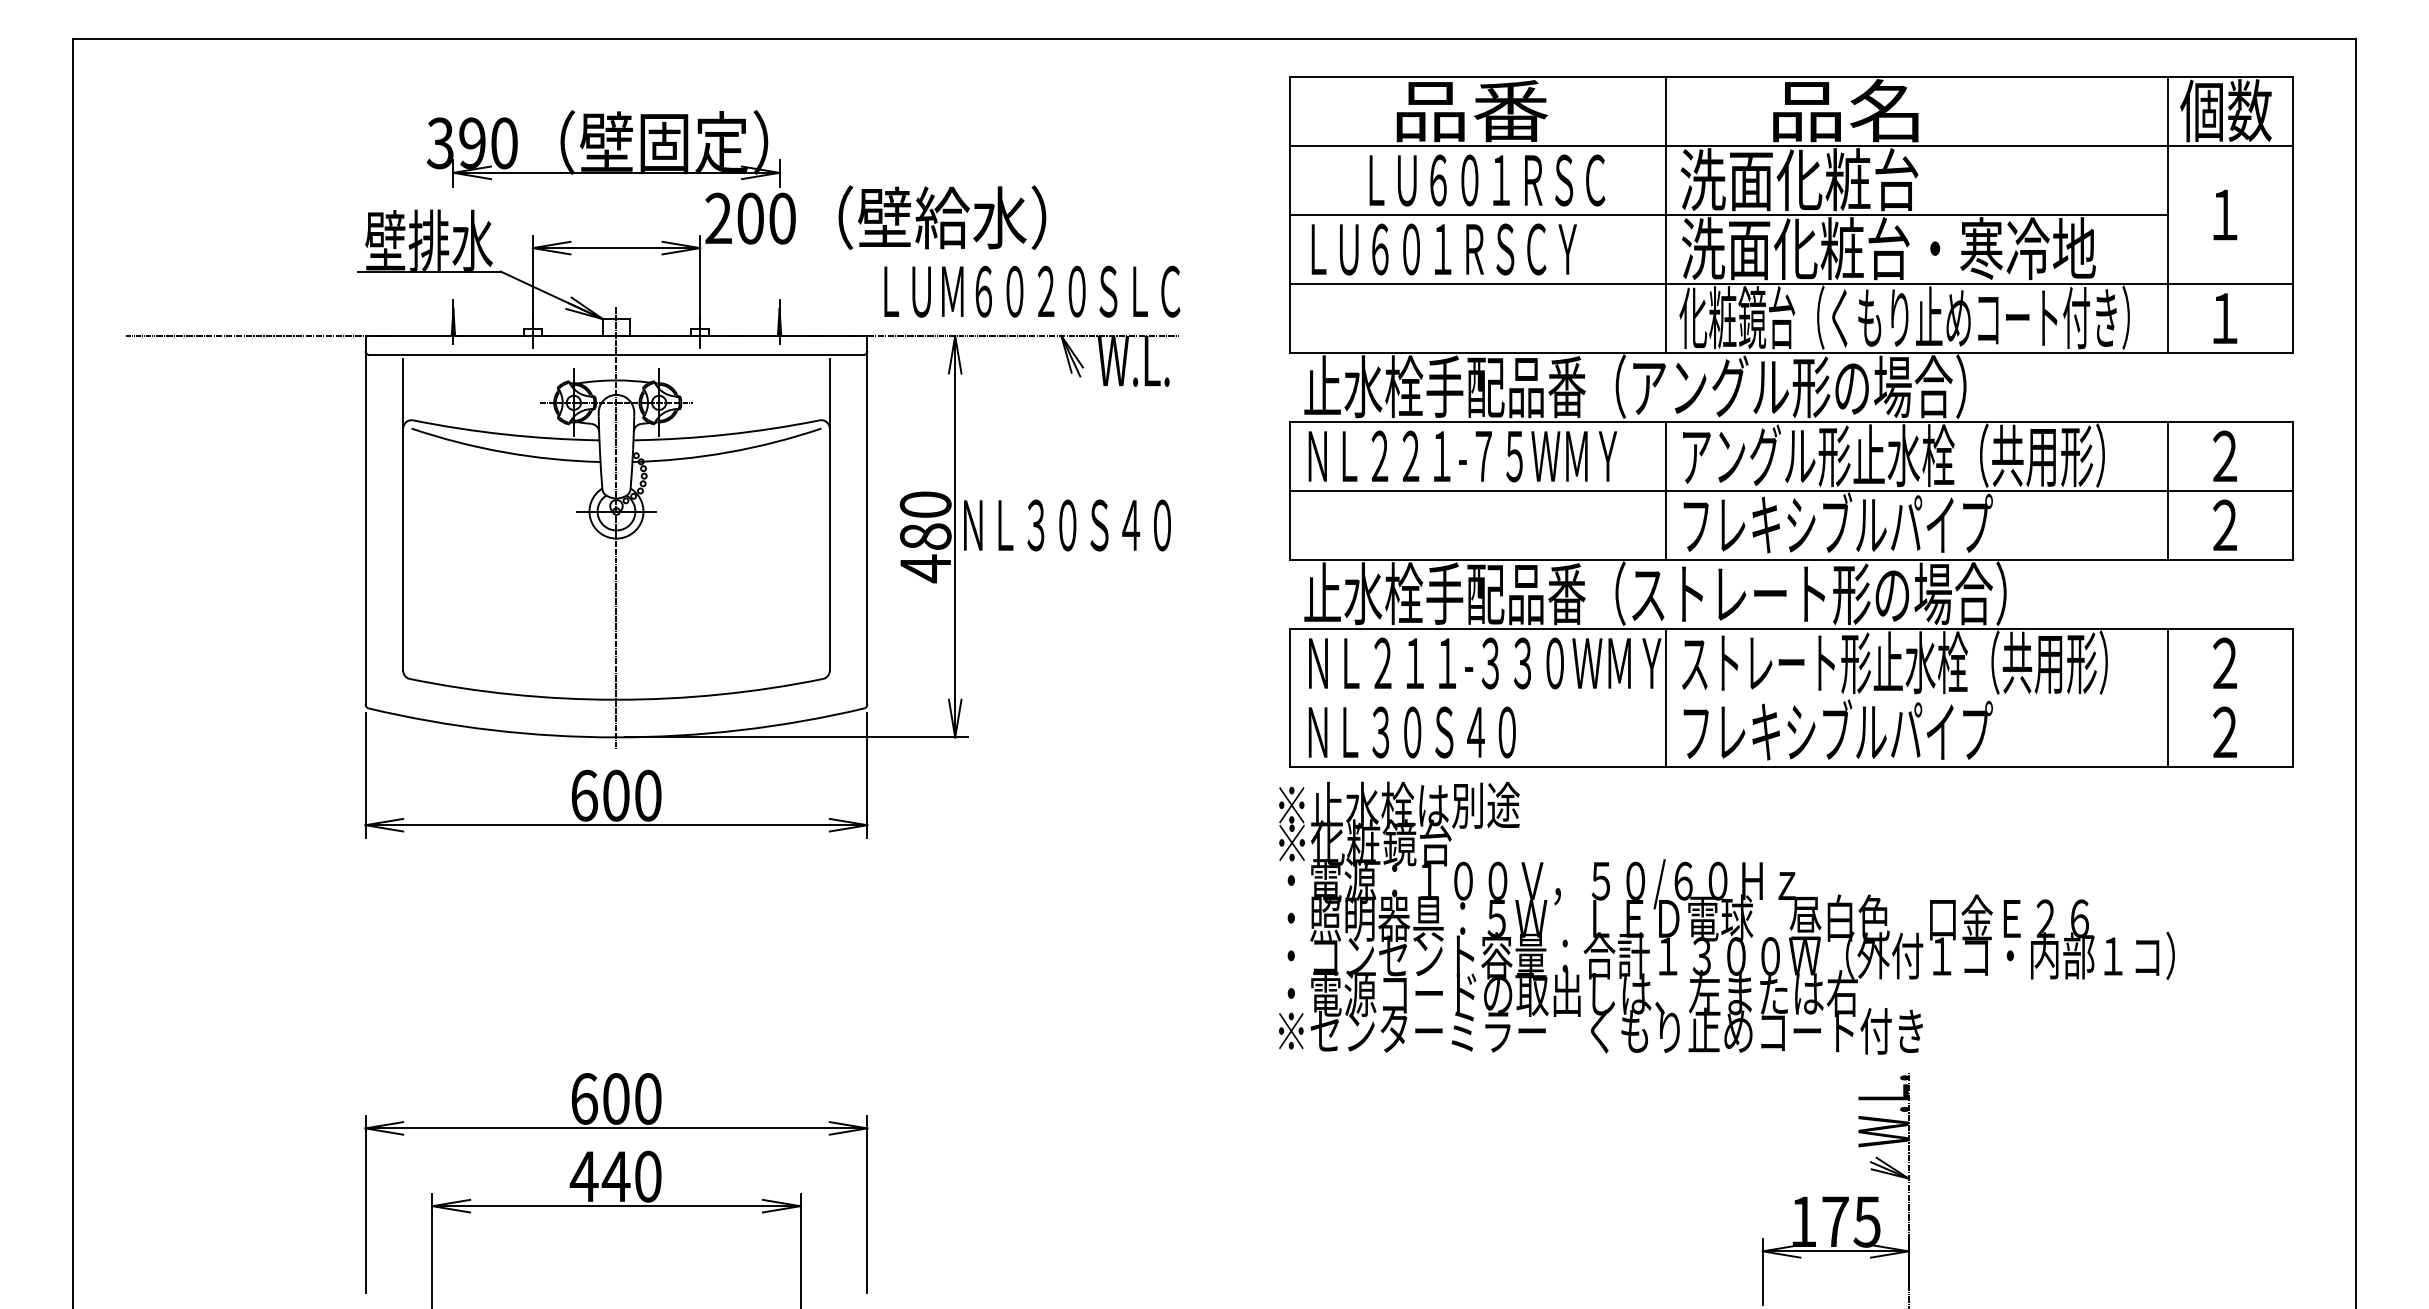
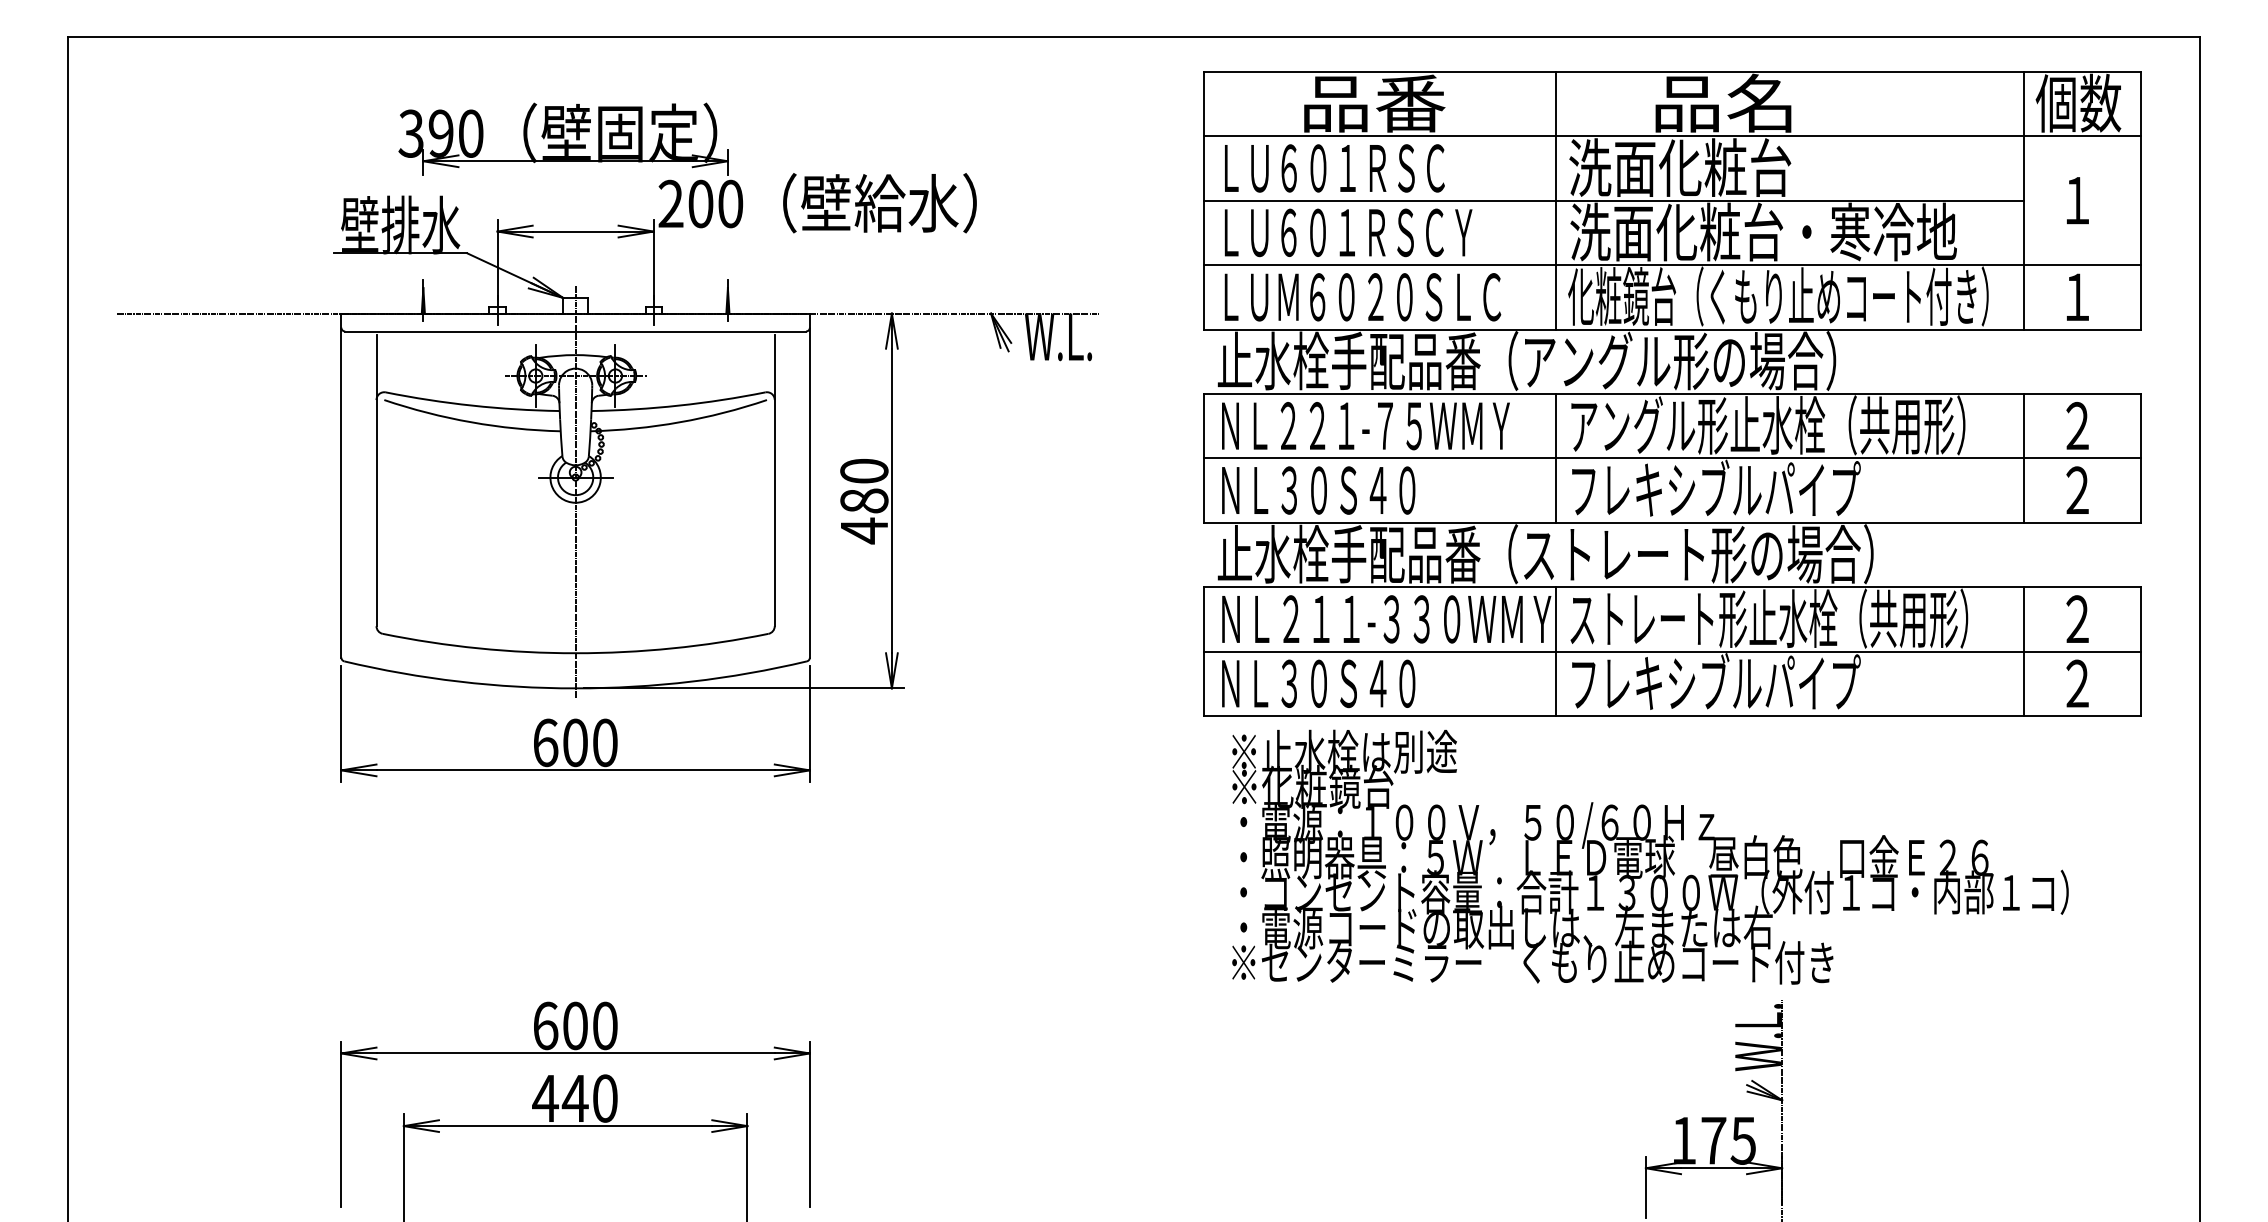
text: (1487, 180) -> (1334, 168), moved
text: (1031, 291) -> (1362, 297), moved
text: (1067, 525) -> (1318, 490), moved
line: (1791, 697) -> (1672, 651), added
text: (1726, 917) -> (1650, 856), moved

